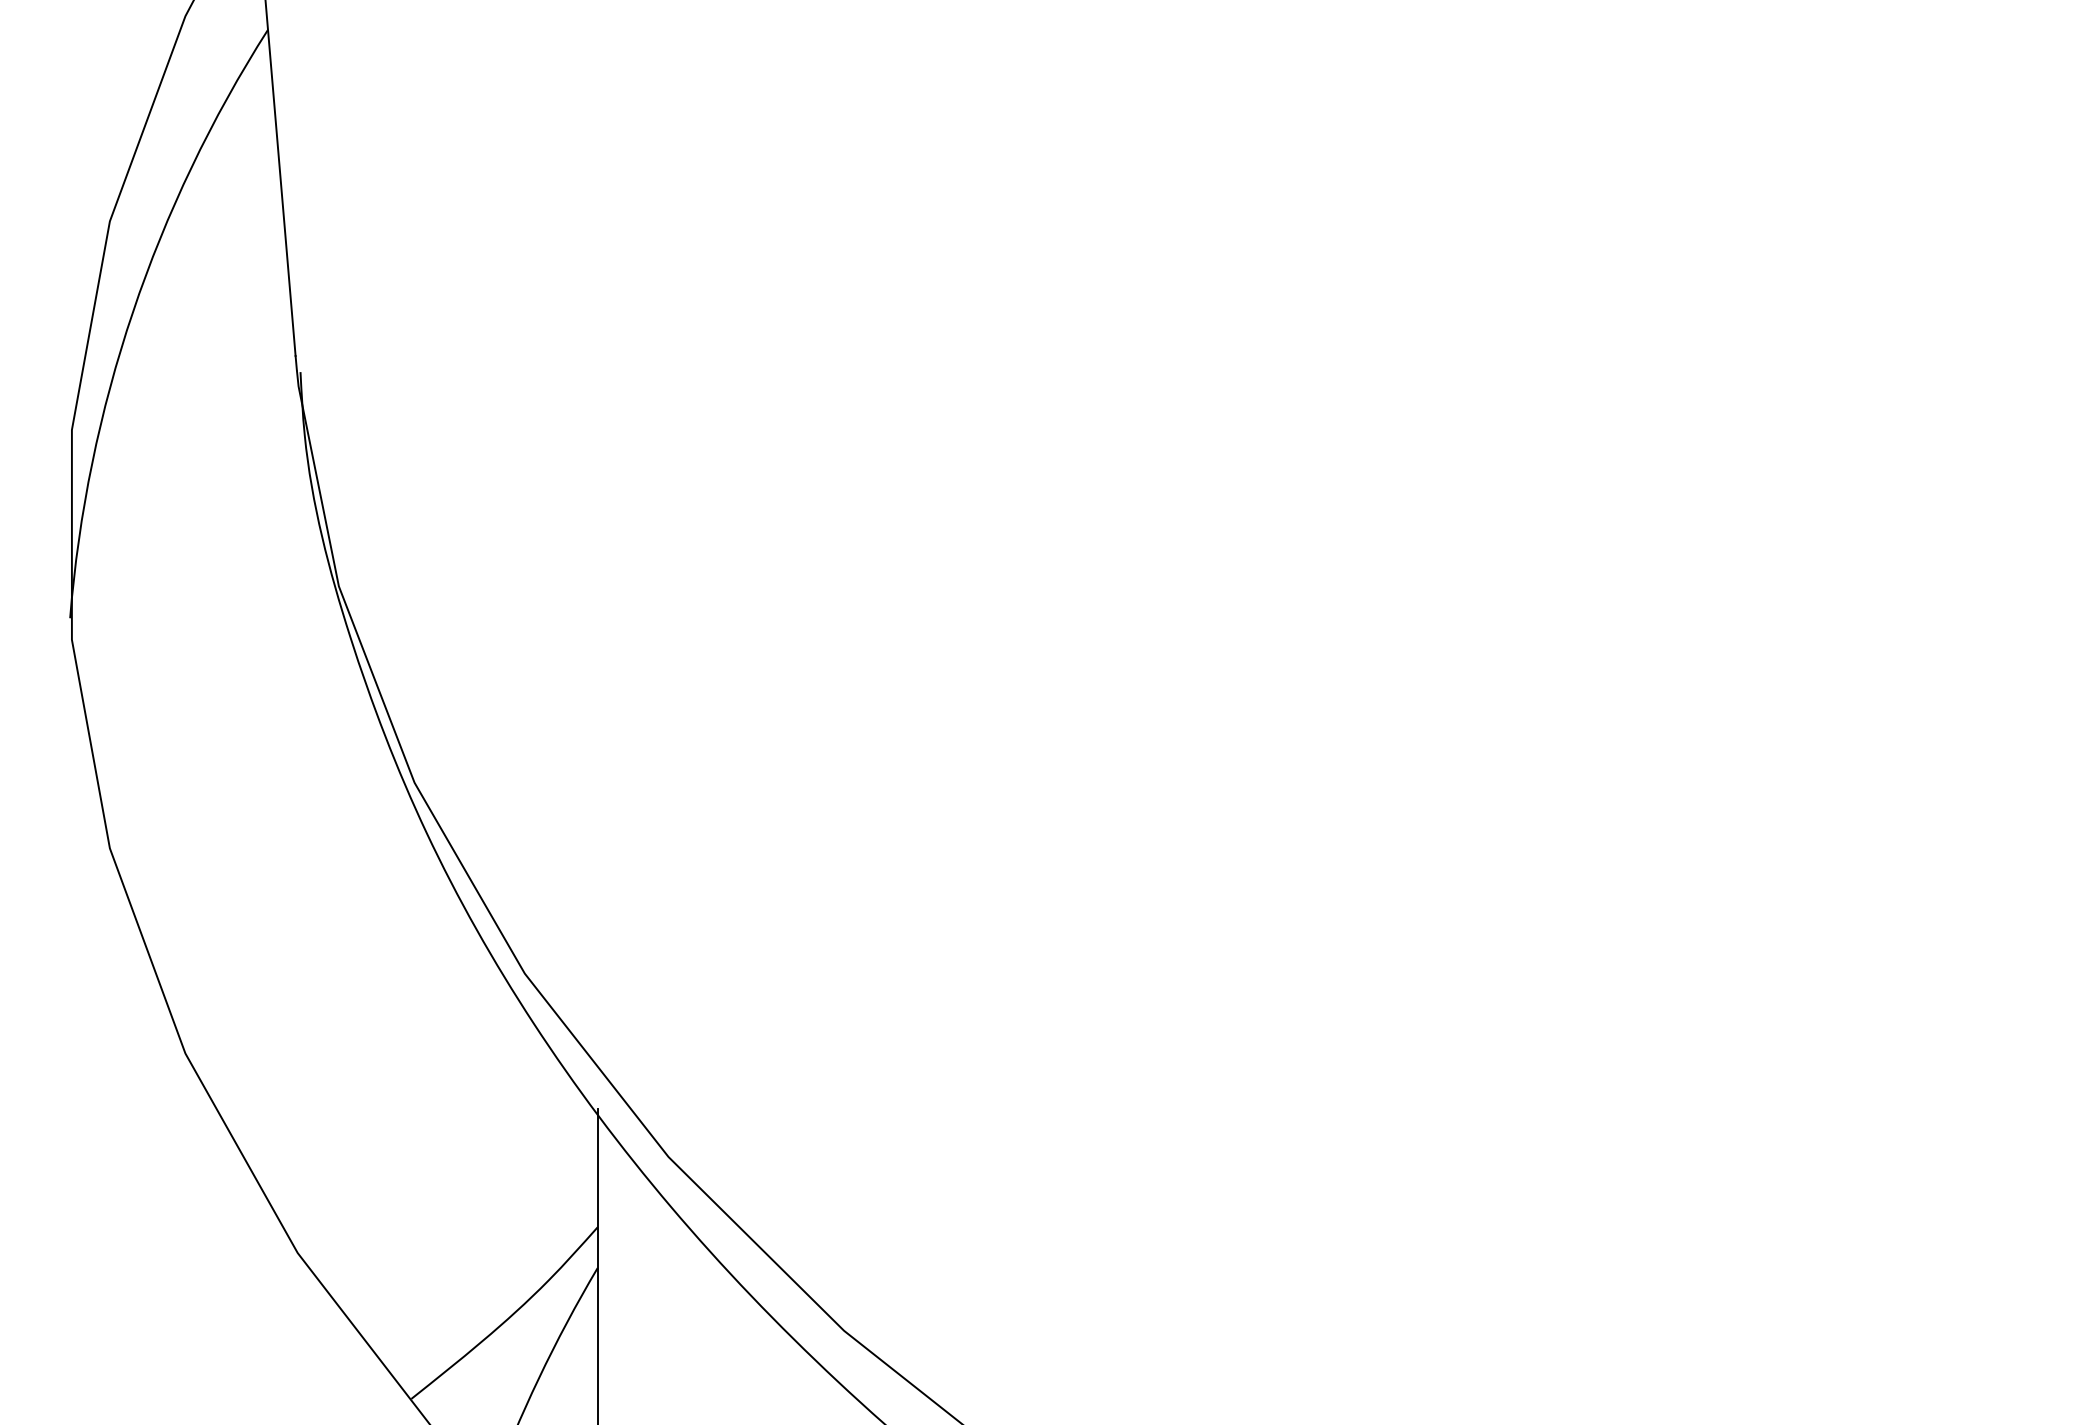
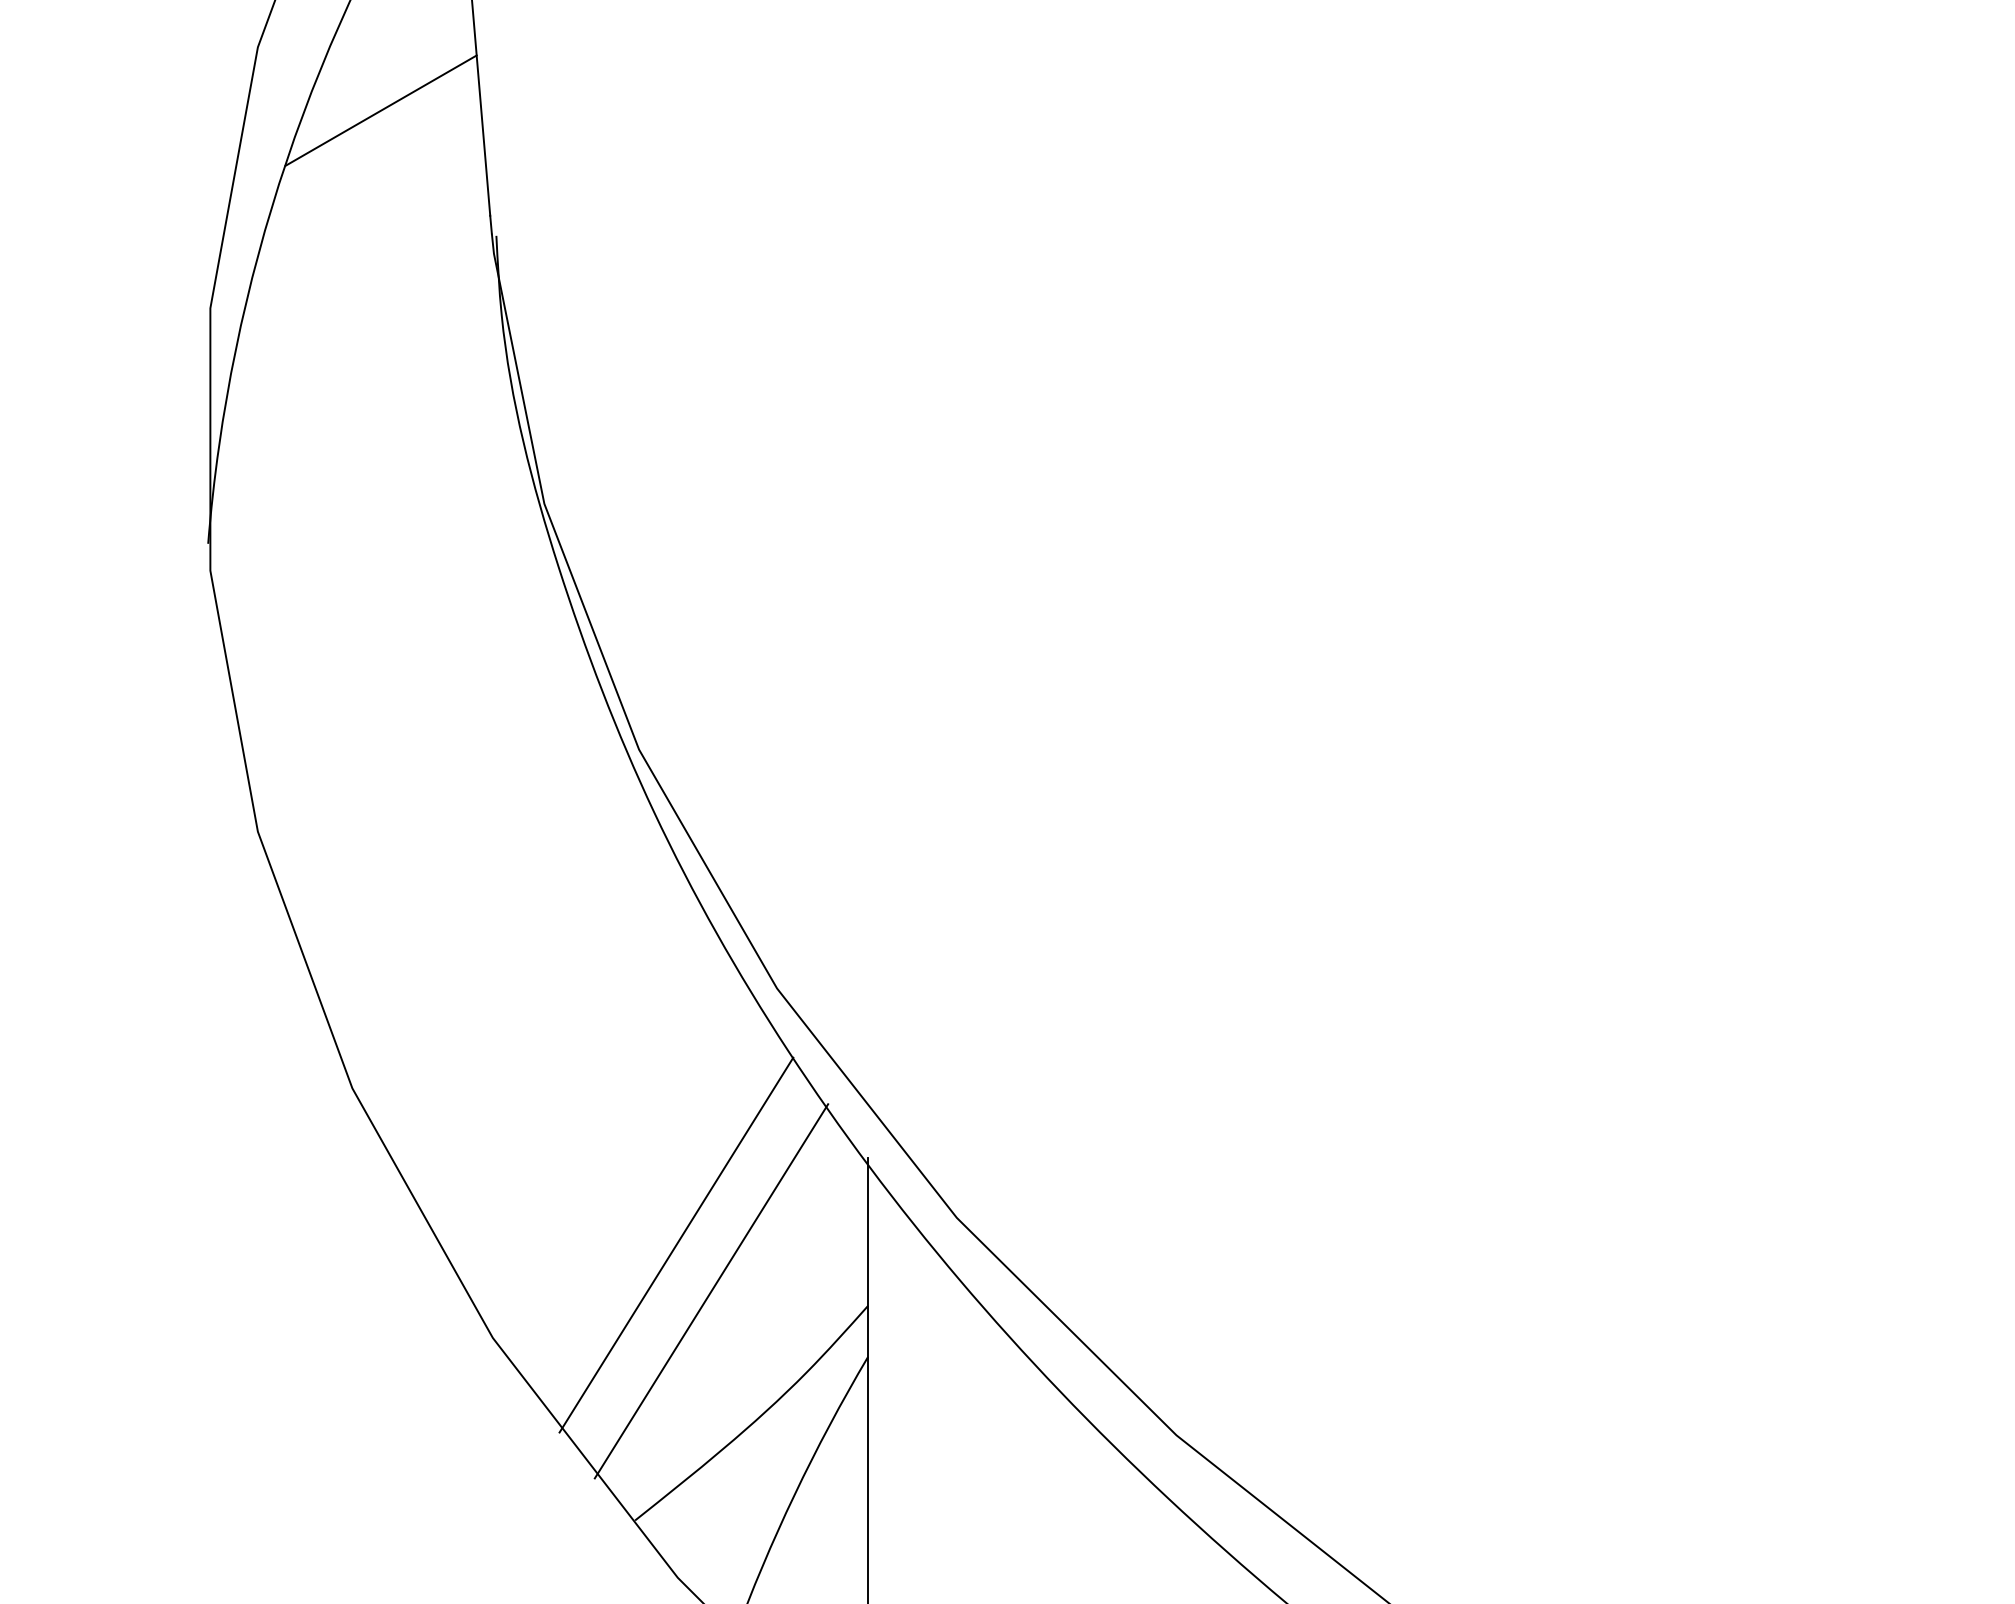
line: (207, 271) -> (380, 109), added
line: (444, 1178) -> (676, 1244), added
line: (472, 1215) -> (711, 1291), added

